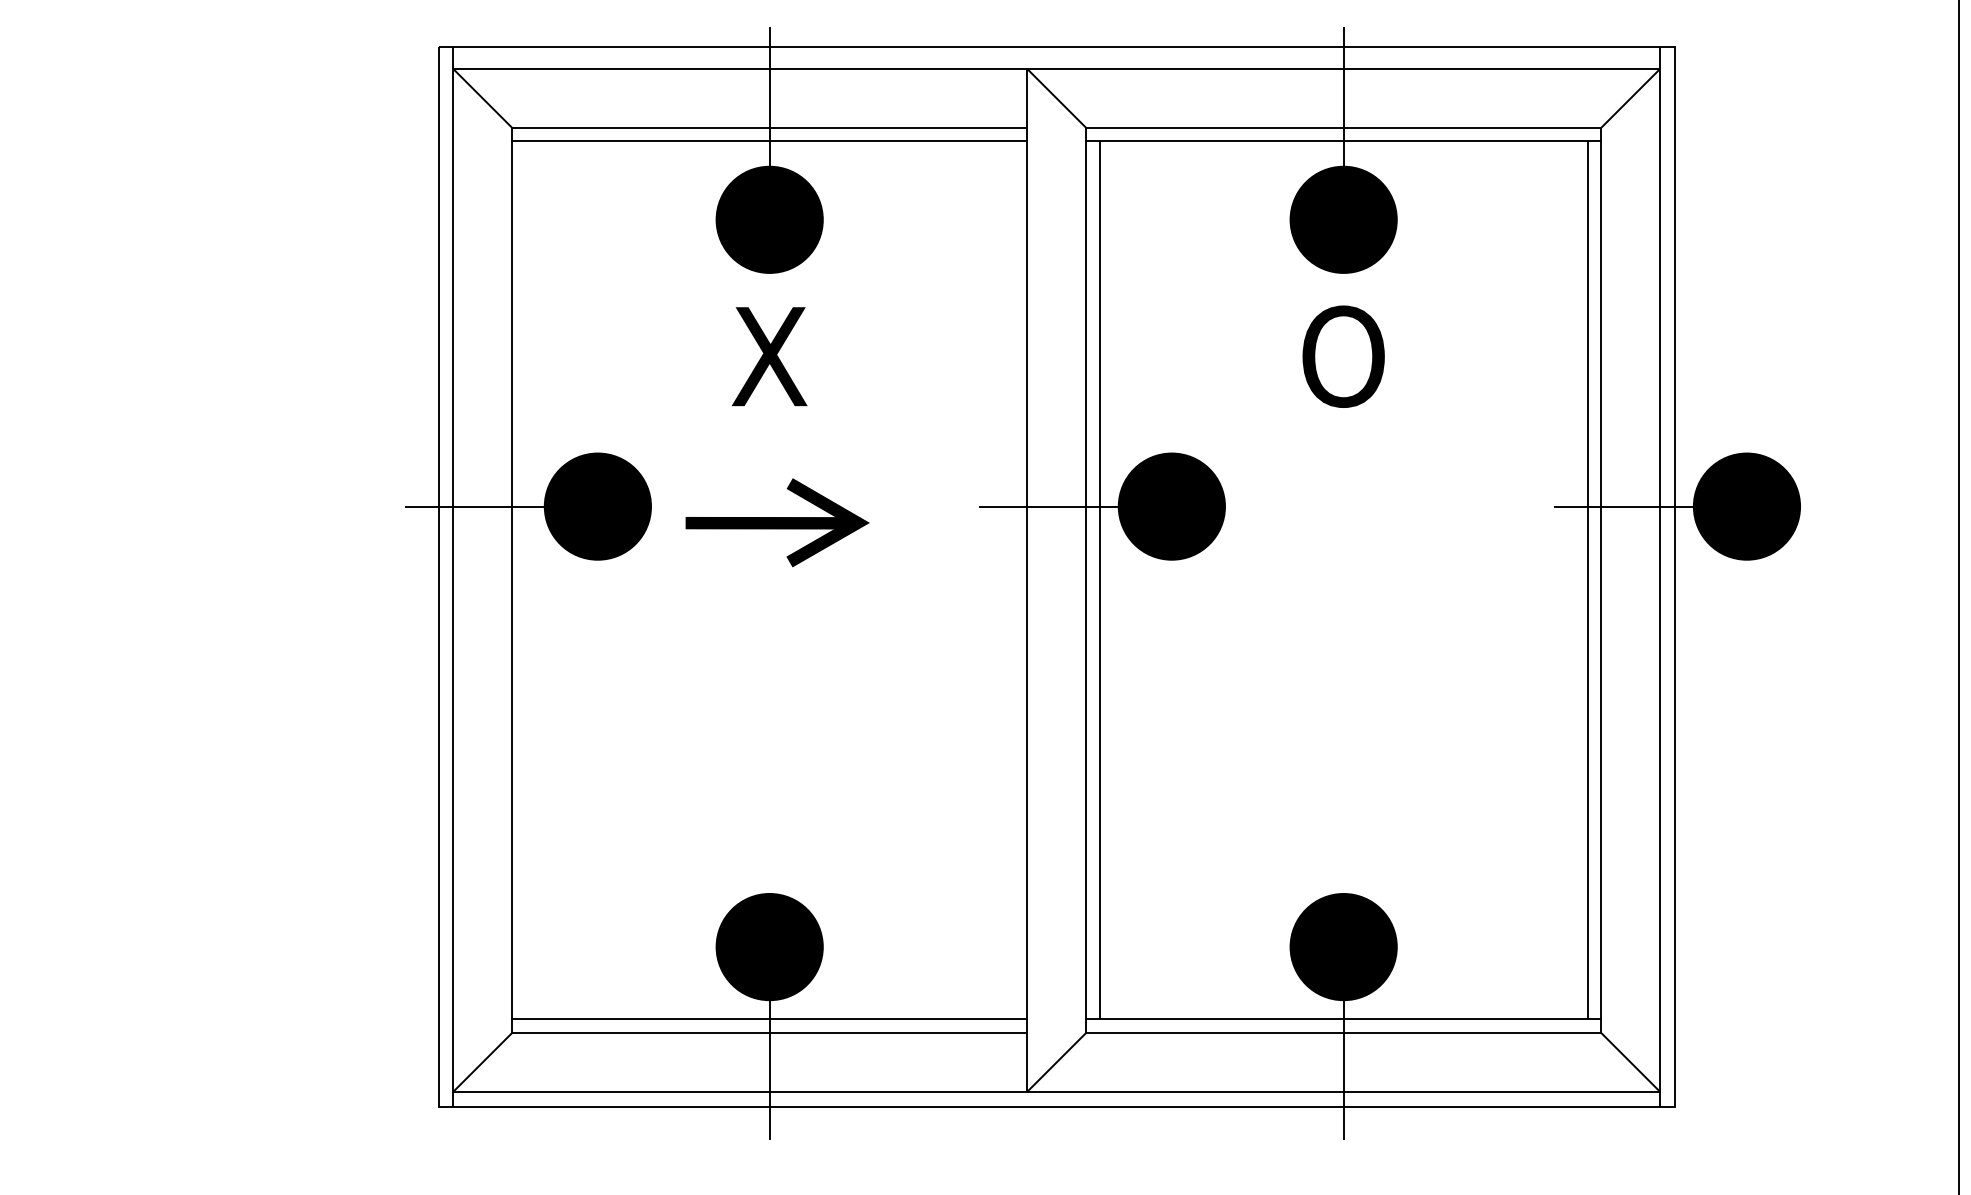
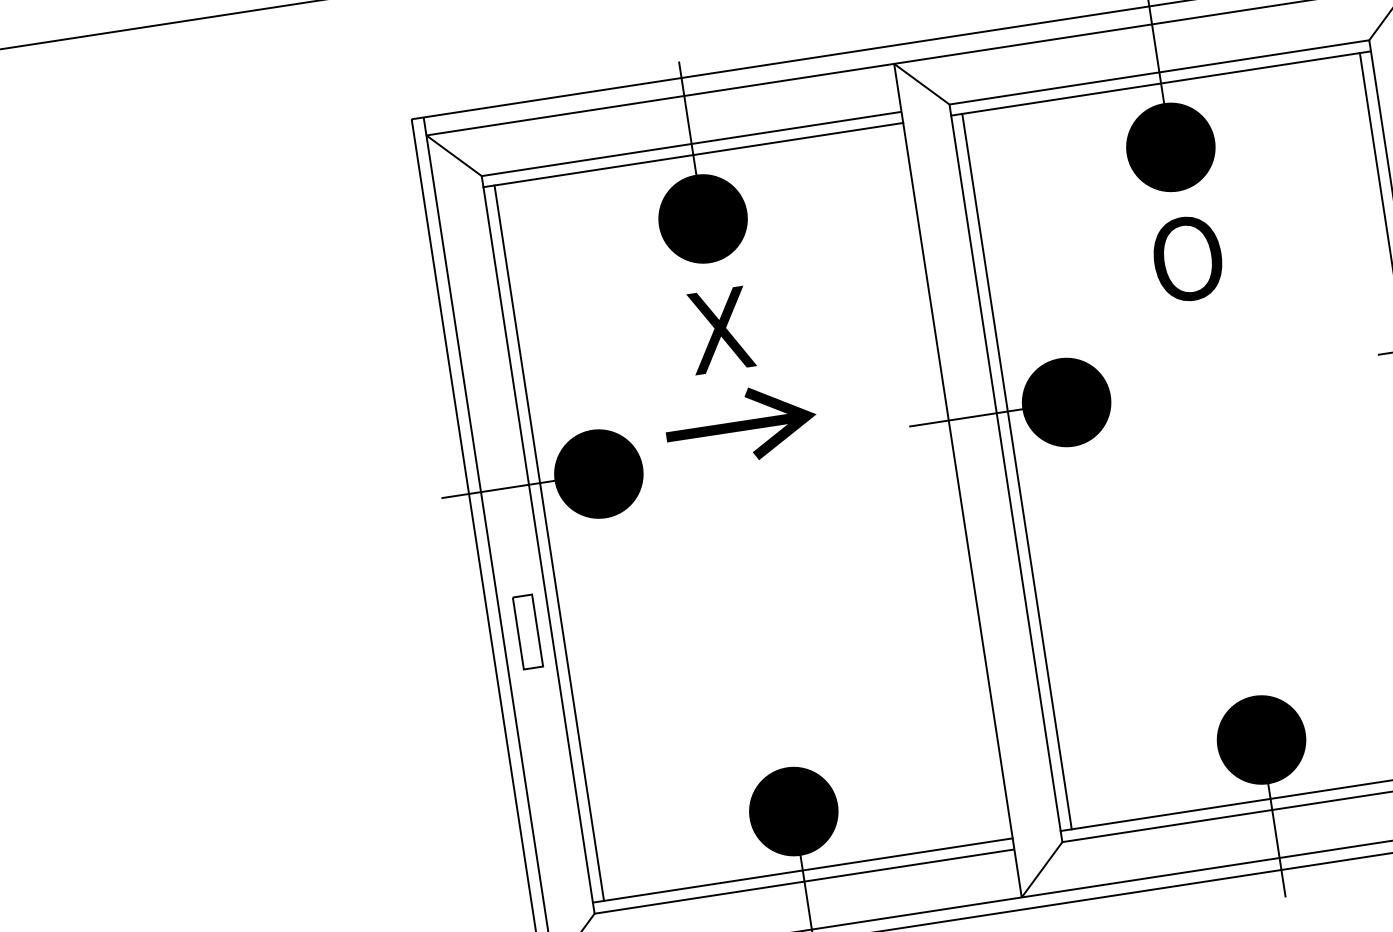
part: (777, 522) -> (741, 425), moved
line: (525, 580) -> (549, 543), added
part: (483, 682) -> (527, 631), added

